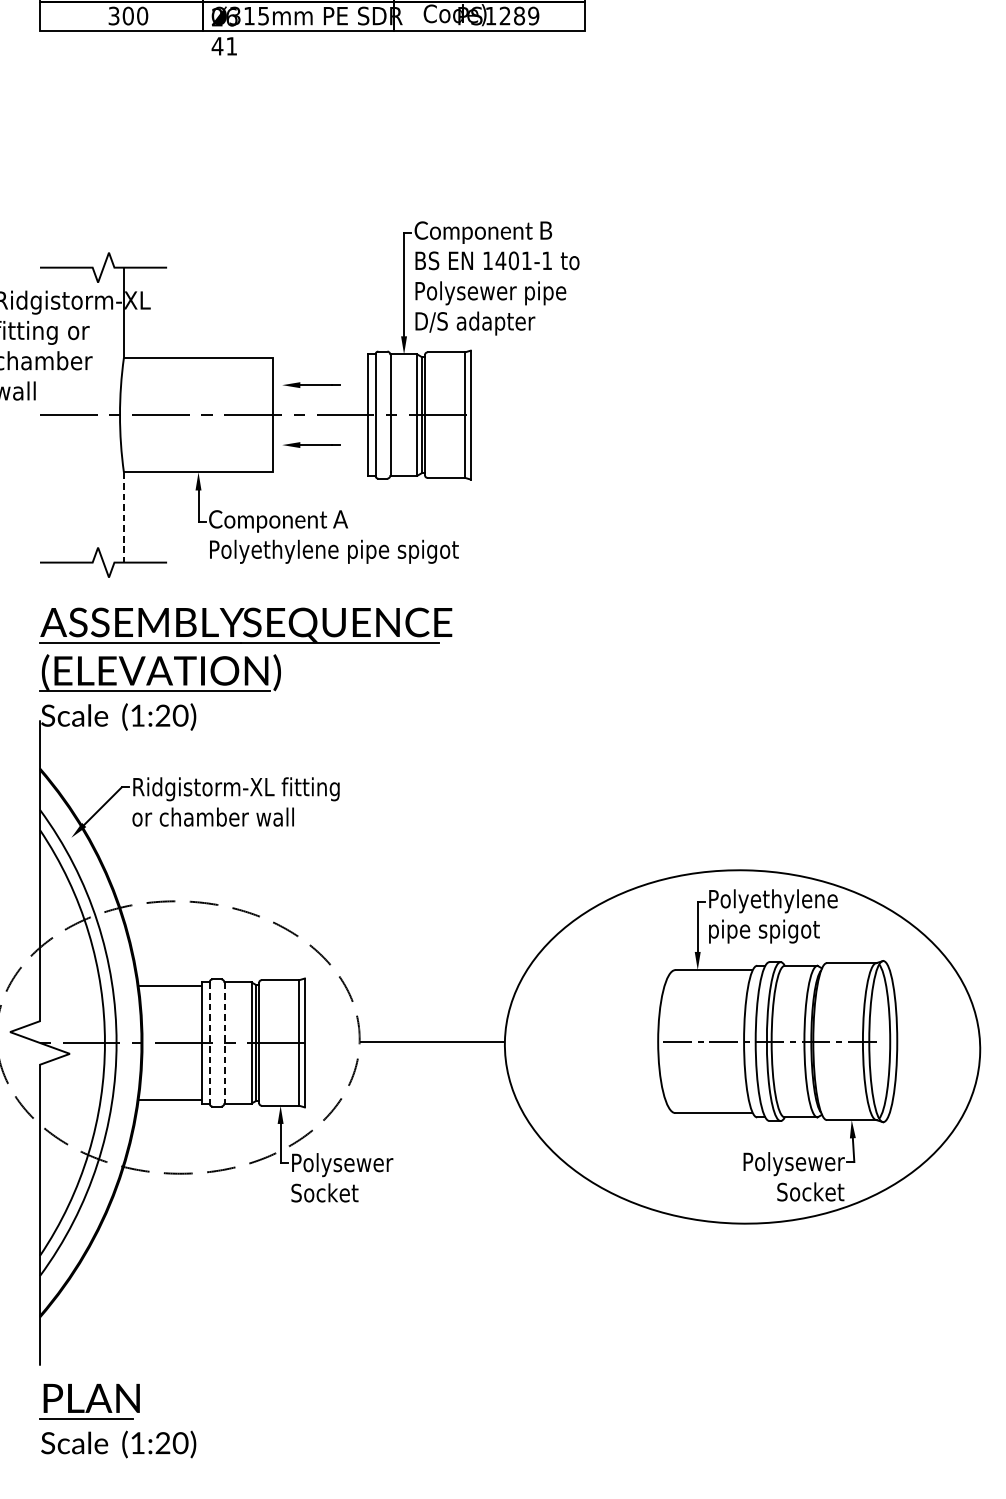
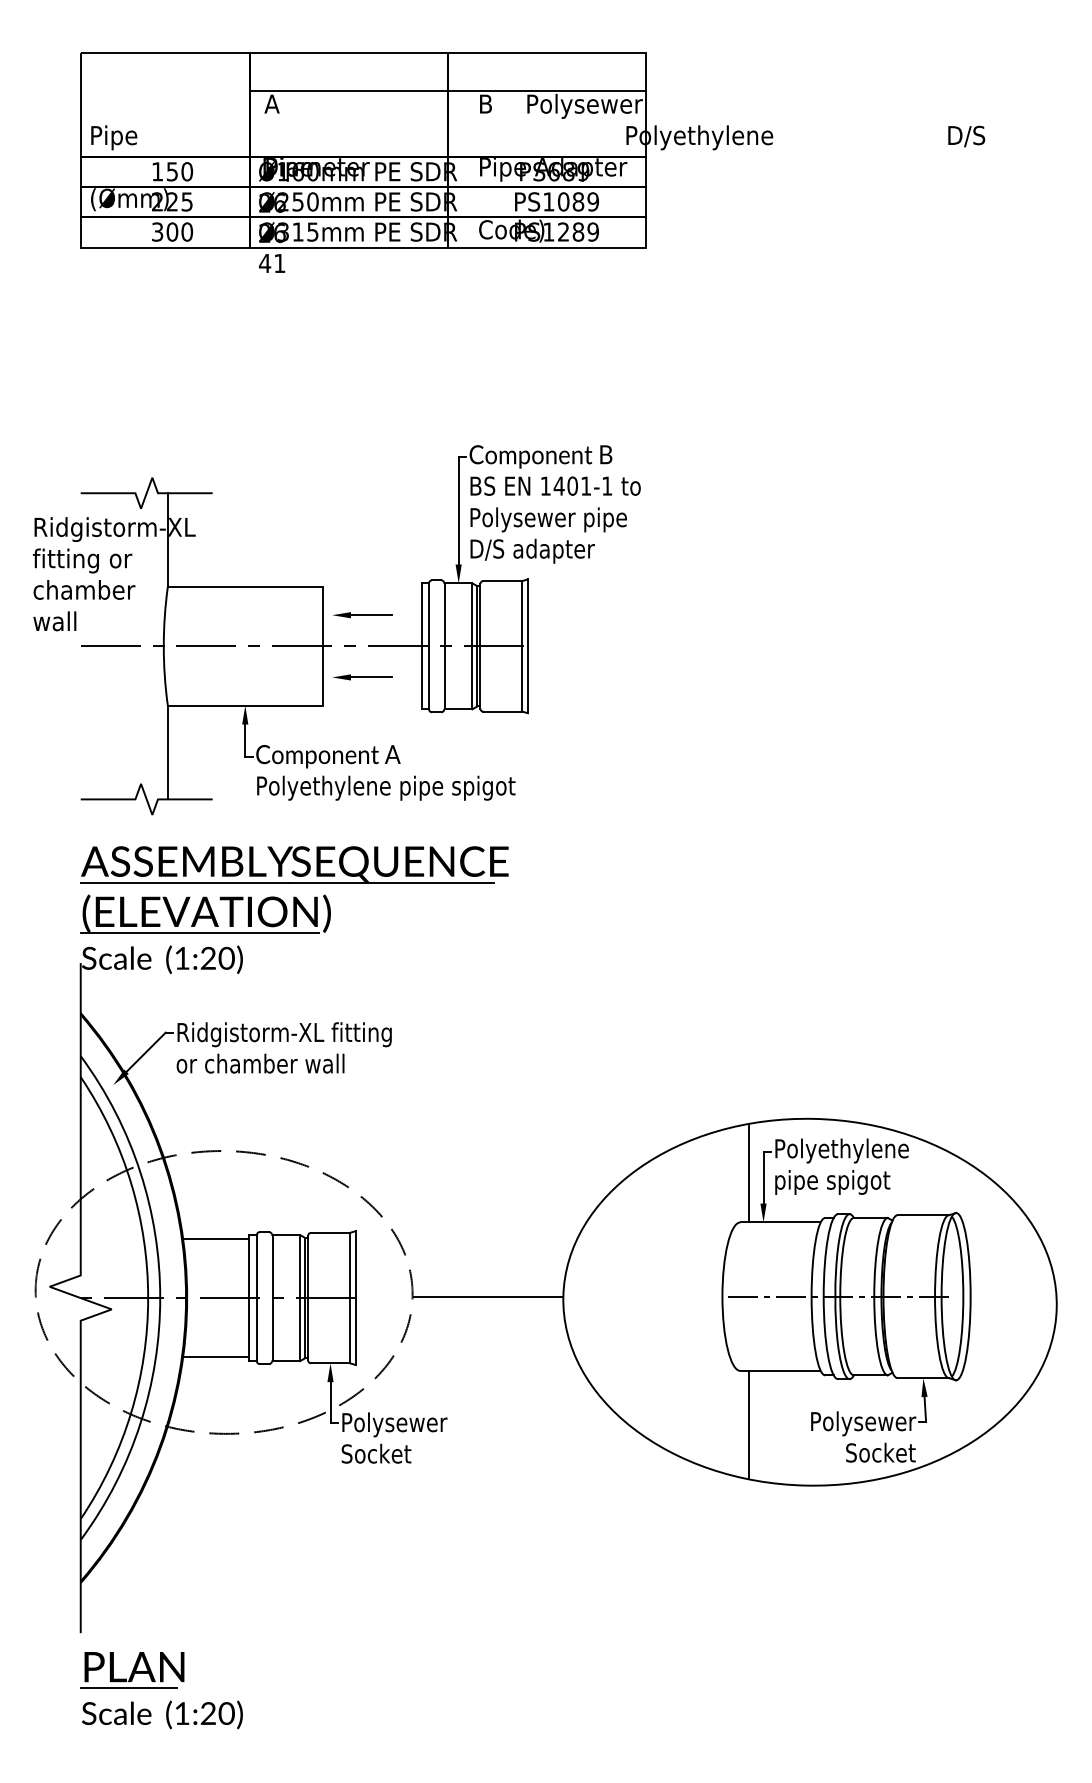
line: (123, 517) -> (167, 752), dashed -> solid
line: (683, 921) -> (748, 1172), added
line: (209, 1043) -> (256, 1298), dashed -> solid
line: (224, 1043) -> (272, 1298), dashed -> solid
line: (683, 1164) -> (748, 1424), added

